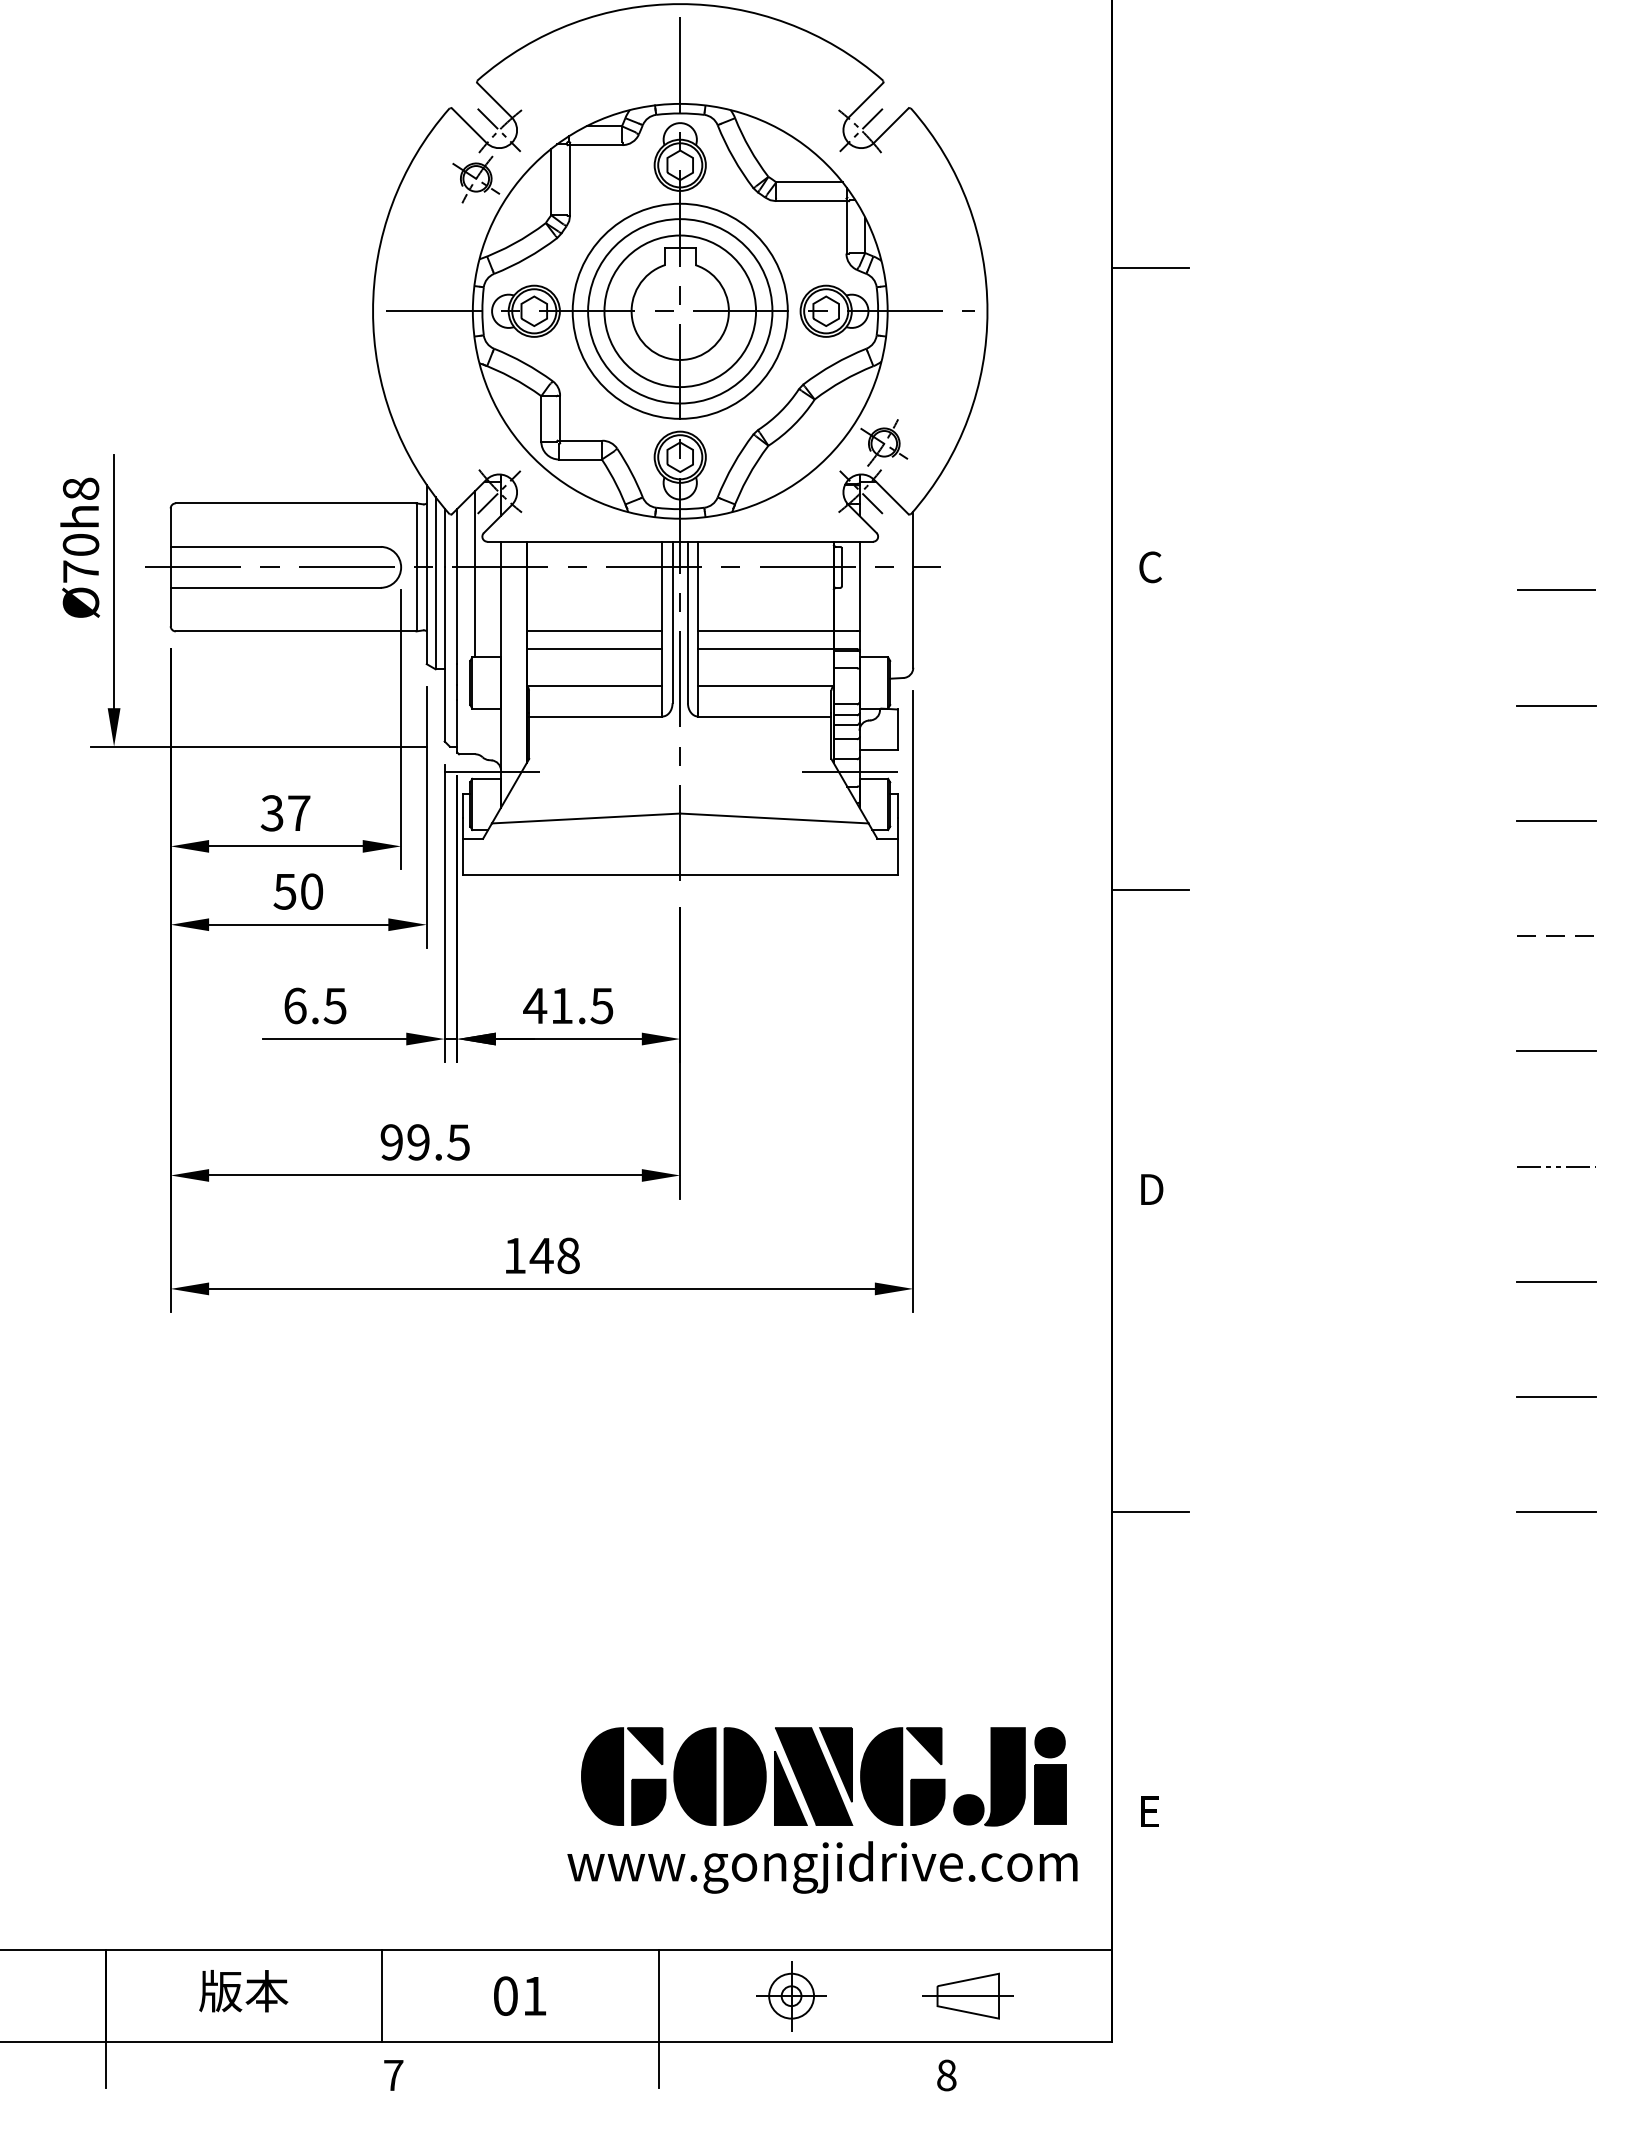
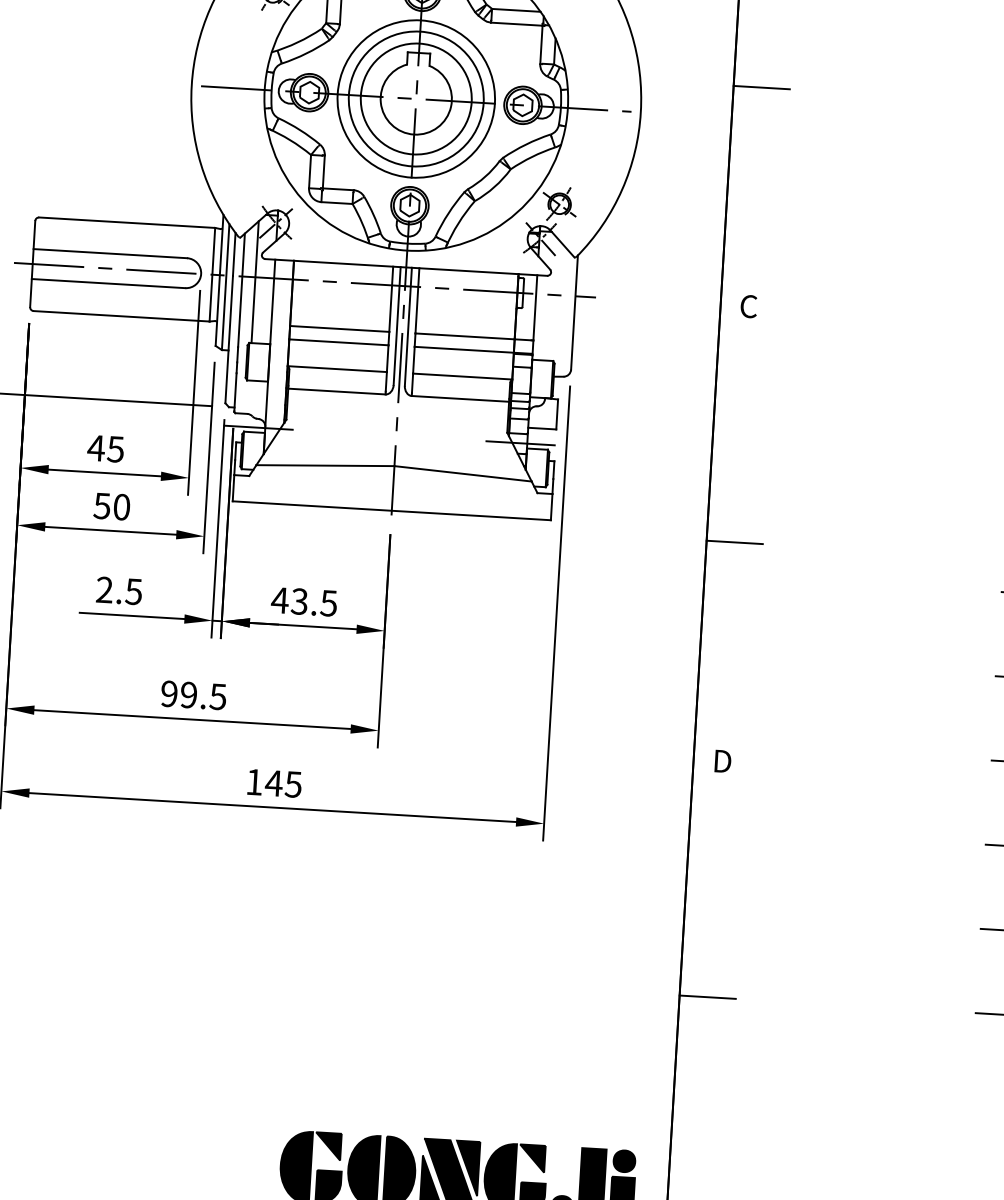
text: (285, 813) -> (105, 448), 37 -> 45
text: (295, 1005) -> (104, 589), 6.5 -> 2.5
text: (561, 1005) -> (299, 601), 41.5 -> 43.5
text: (567, 1255) -> (292, 784), 148 -> 145

